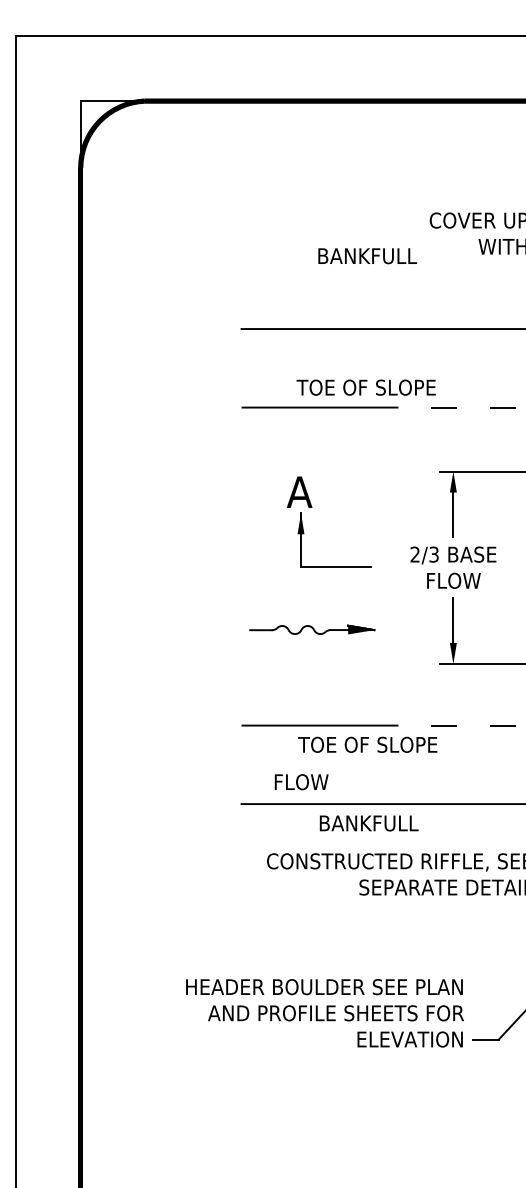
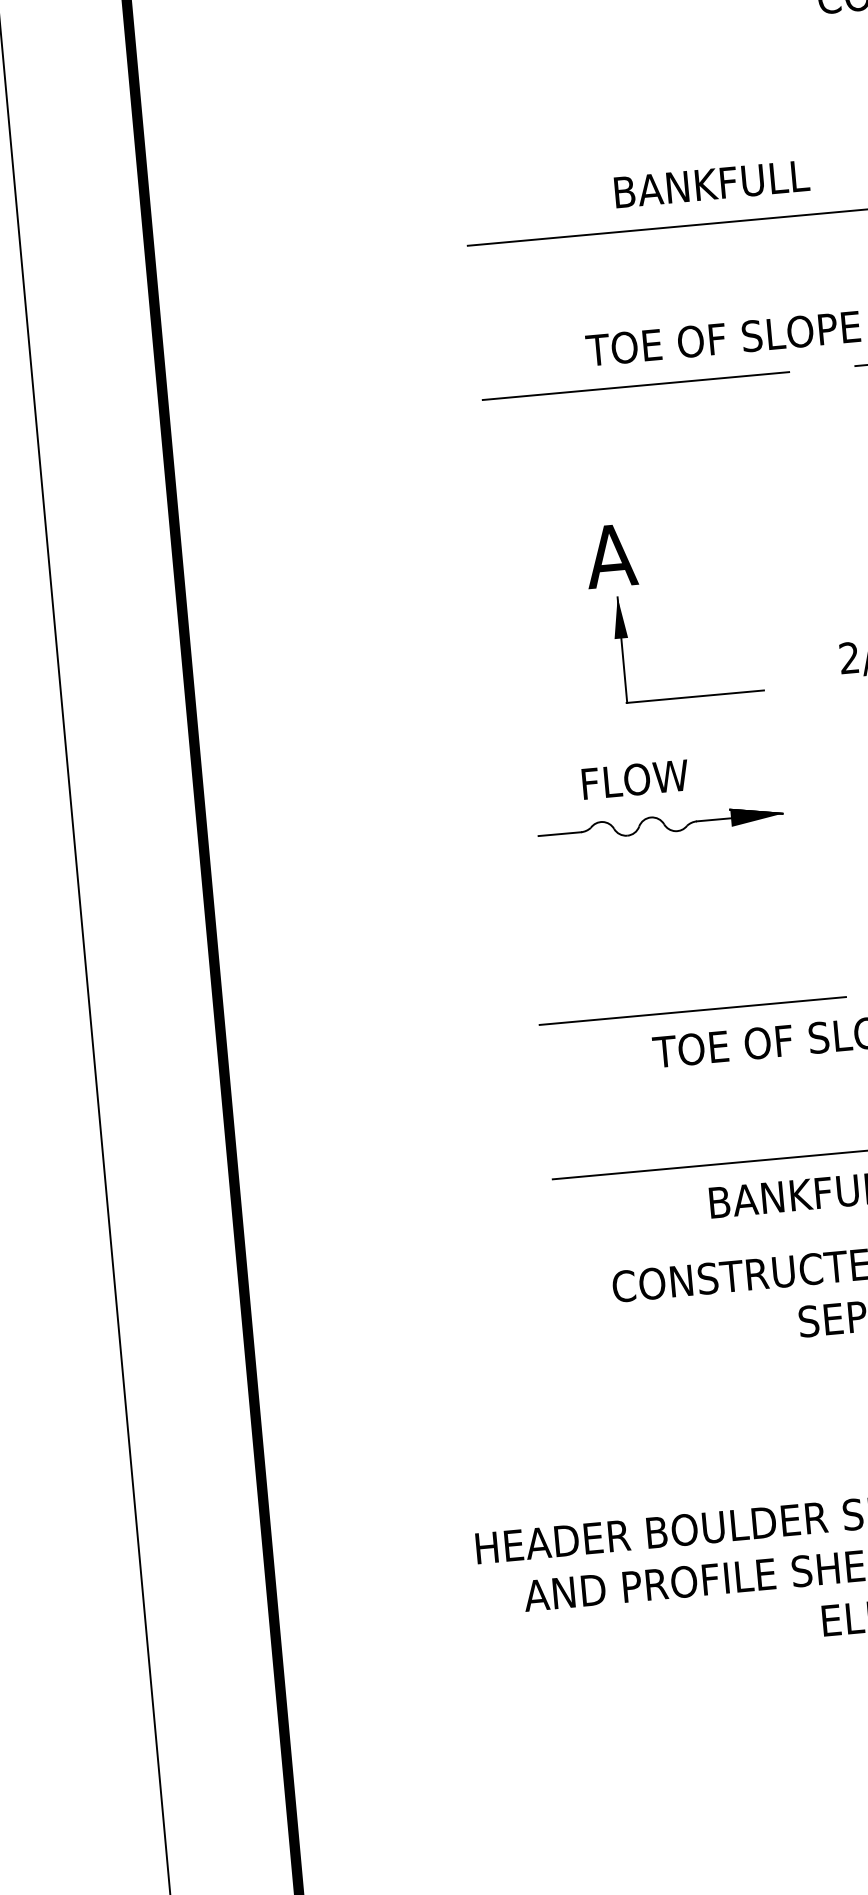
text: (367, 256) -> (711, 184), moved
text: (301, 782) -> (635, 780), moved

